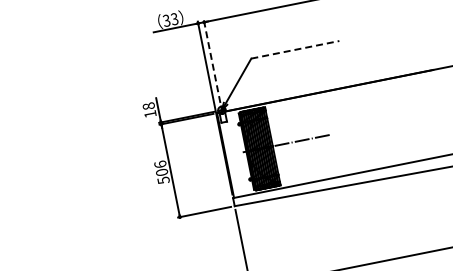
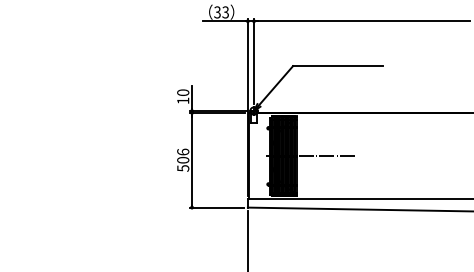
line: (294, 50) -> (337, 66), dashed -> solid
line: (212, 60) -> (254, 60), dashed -> solid
text: (149, 105) -> (183, 92), 18 -> 10

